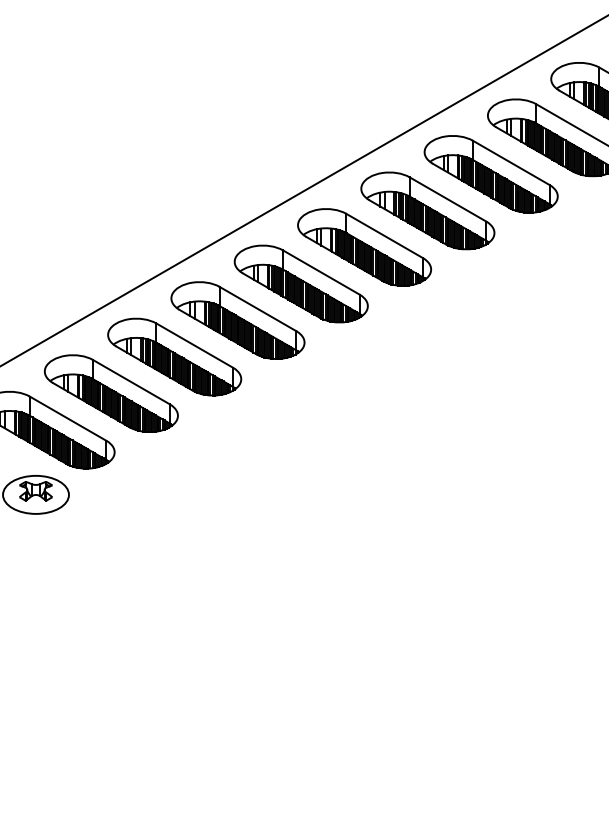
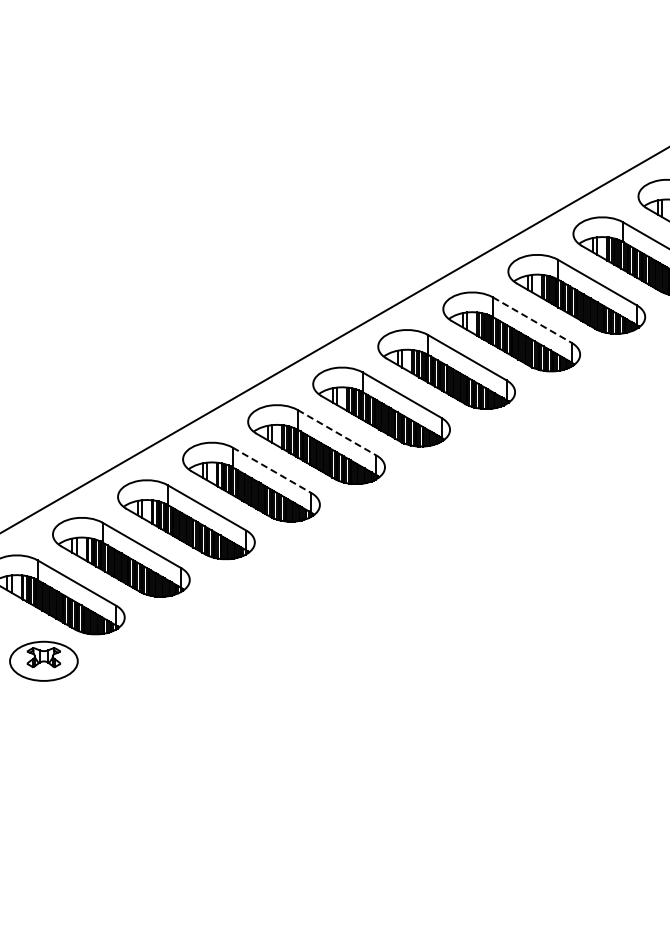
line: (511, 163) -> (532, 320), solid -> dashed
line: (321, 273) -> (337, 433), solid -> dashed
line: (258, 309) -> (272, 470), solid -> dashed

